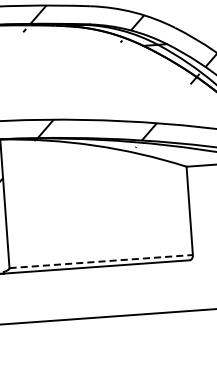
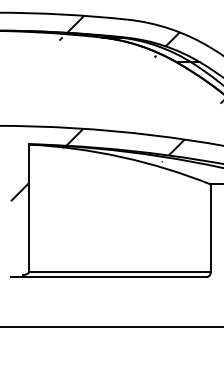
line: (101, 261) -> (120, 271), dashed -> solid

